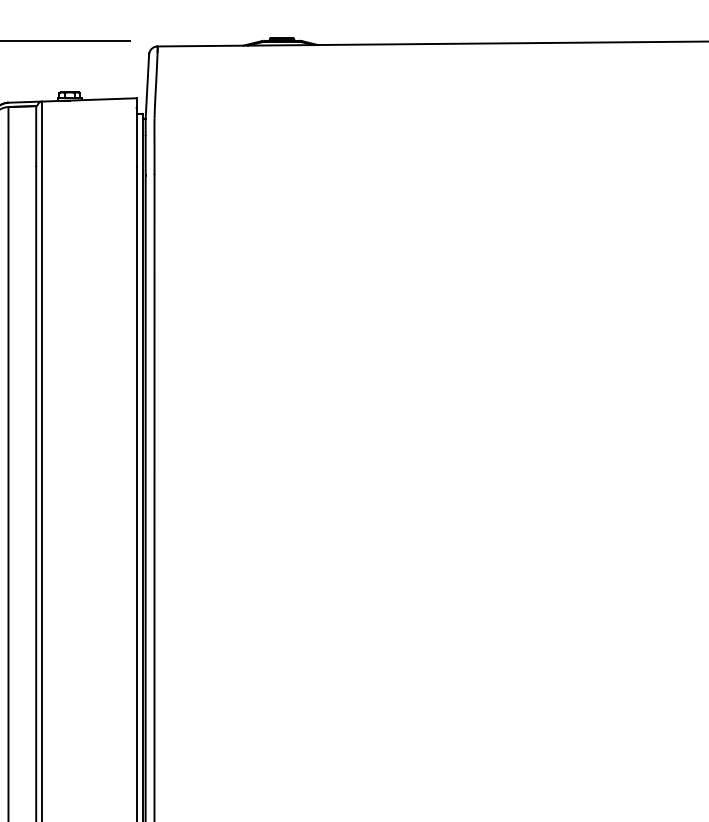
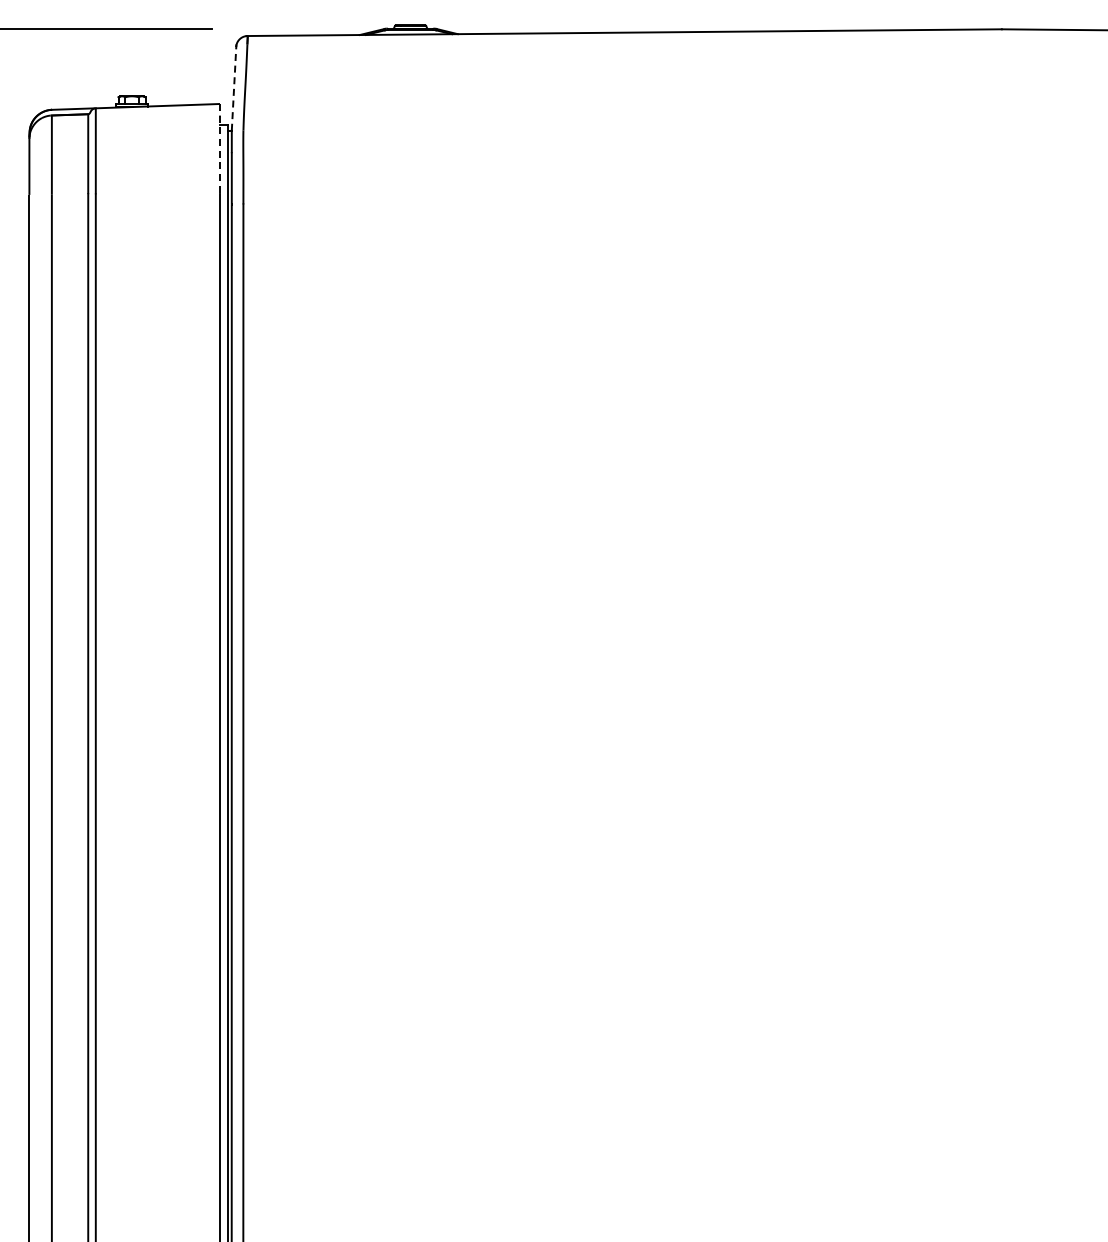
line: (147, 86) -> (234, 88), solid -> dashed
line: (137, 132) -> (220, 148), solid -> dashed

